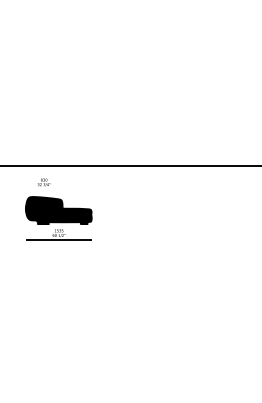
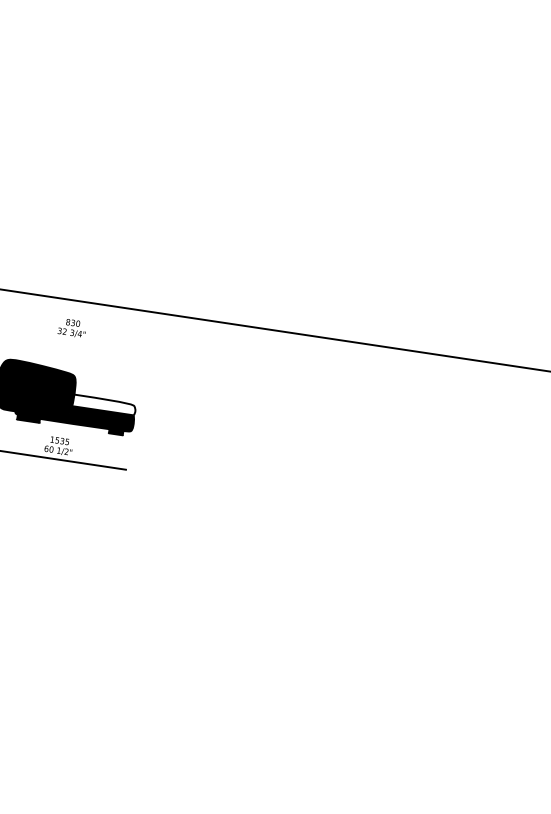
text: (44, 182) -> (73, 328), moved
fill: (76, 211) -> (103, 404), removed

